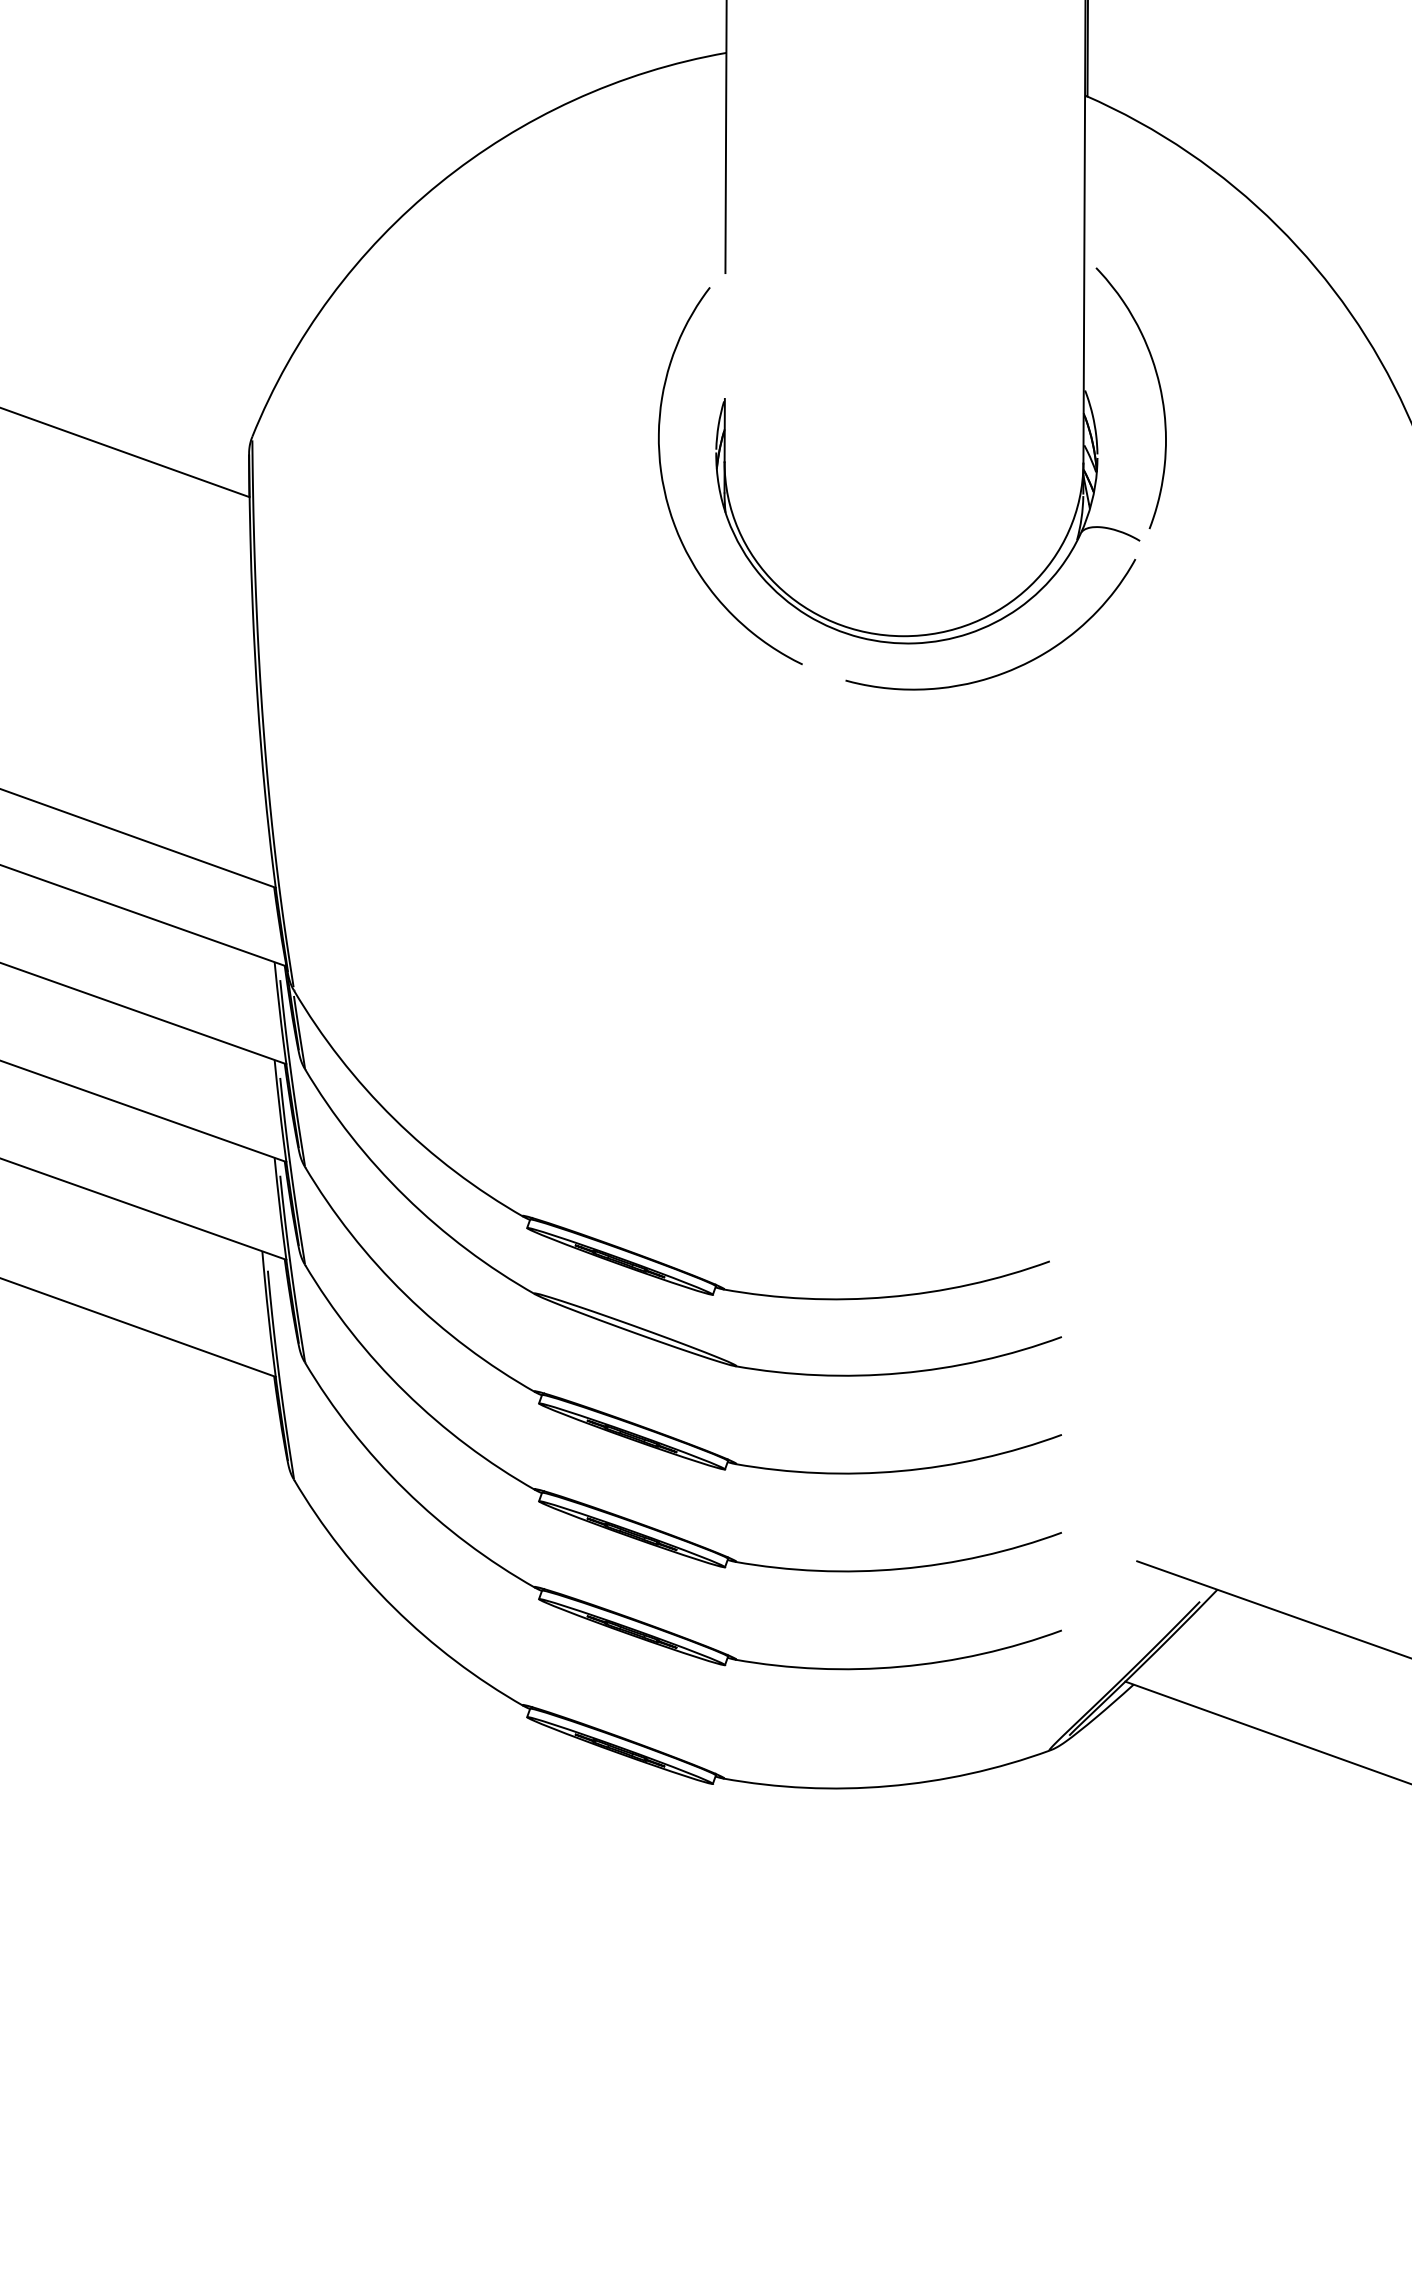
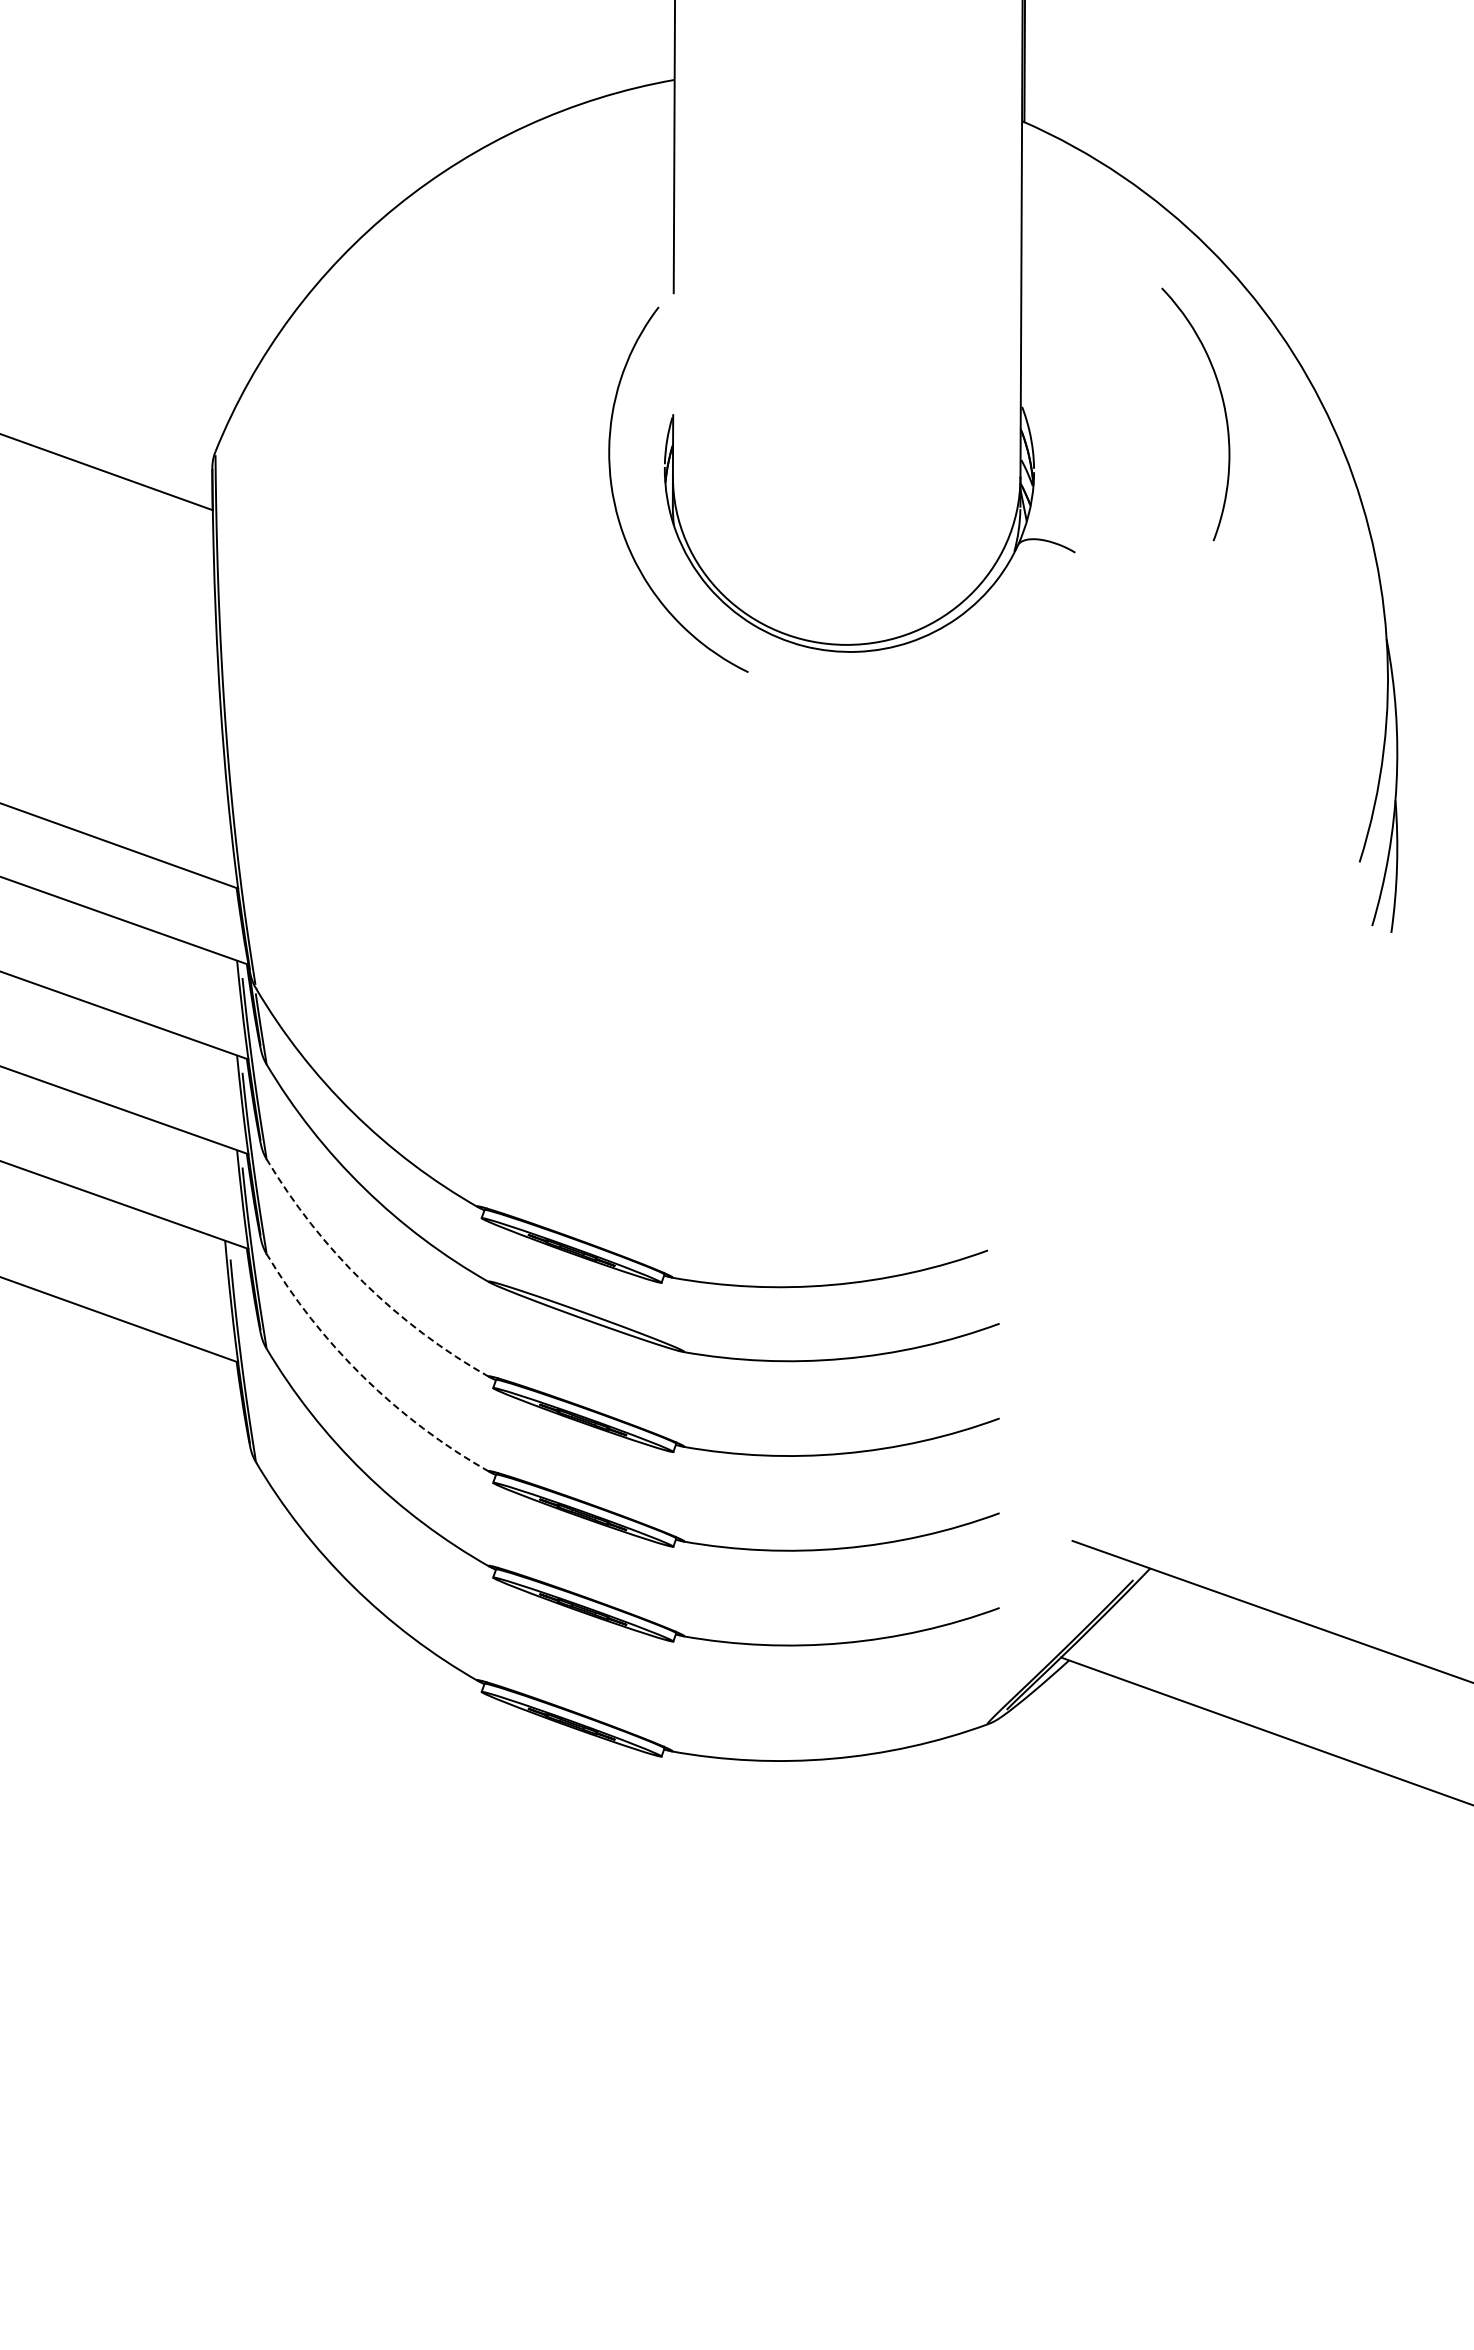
curve: (1159, 391) -> (1223, 407), moved
curve: (1011, 668) -> (950, 676), removed
arc: (405, 1294) -> (363, 1282), solid -> dashed
arc: (405, 1392) -> (363, 1377), solid -> dashed

